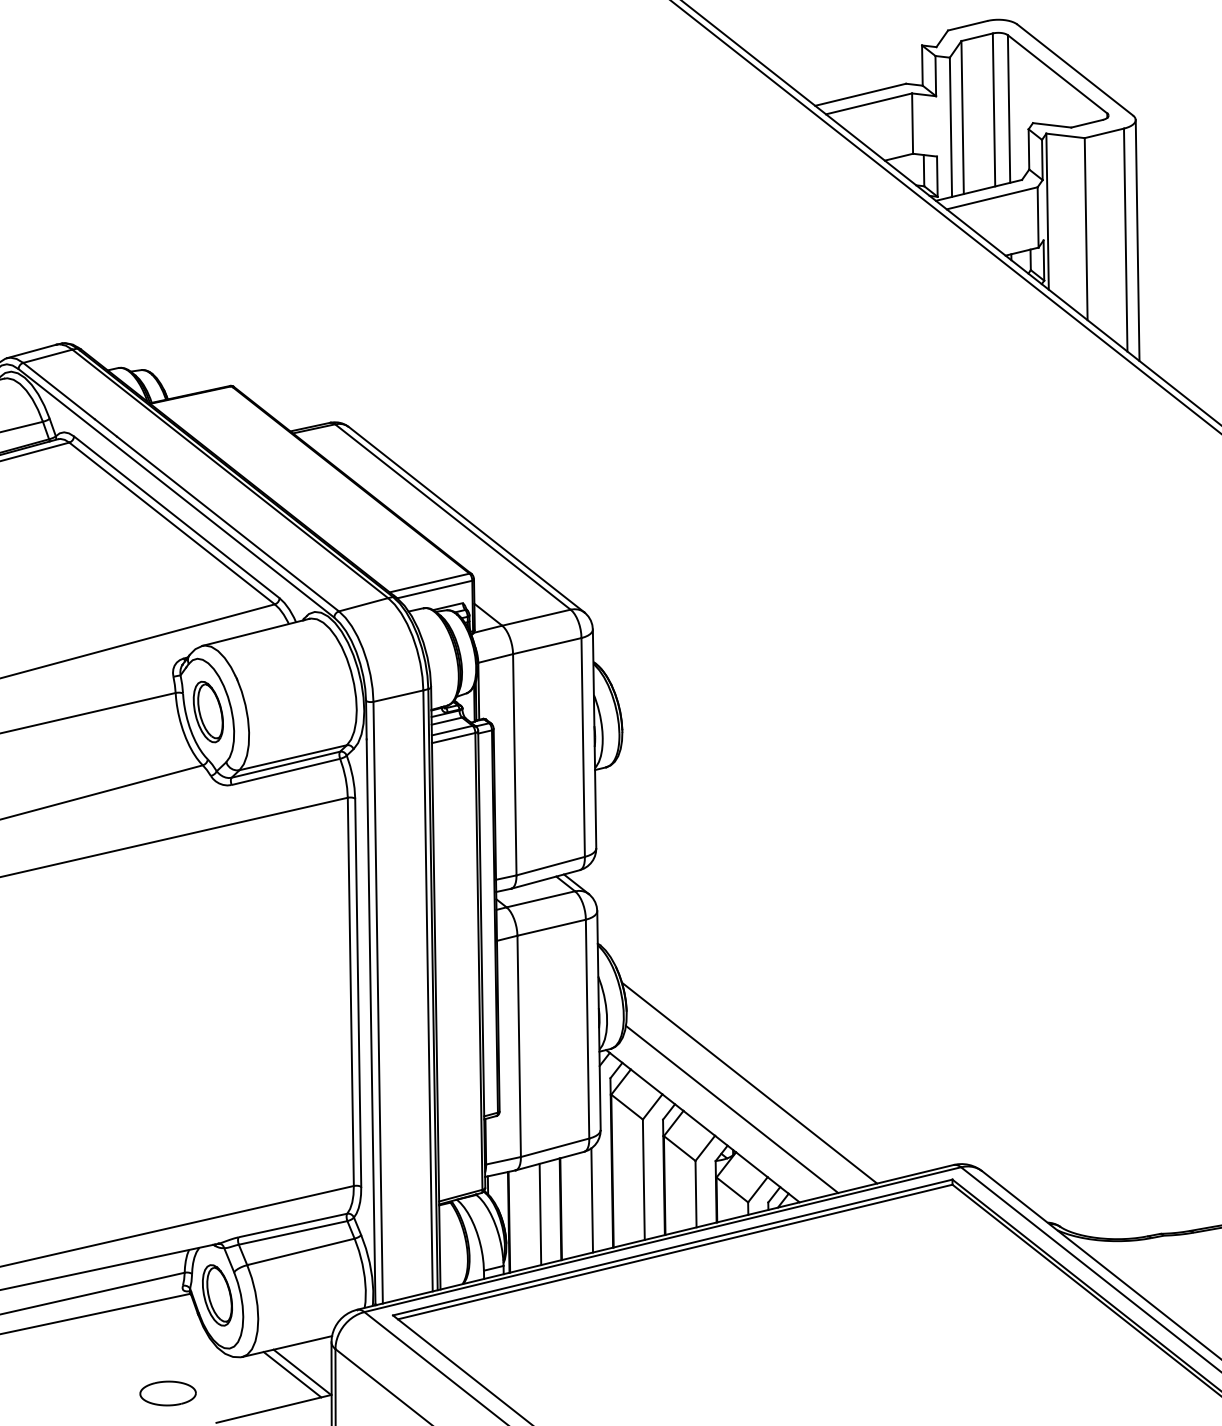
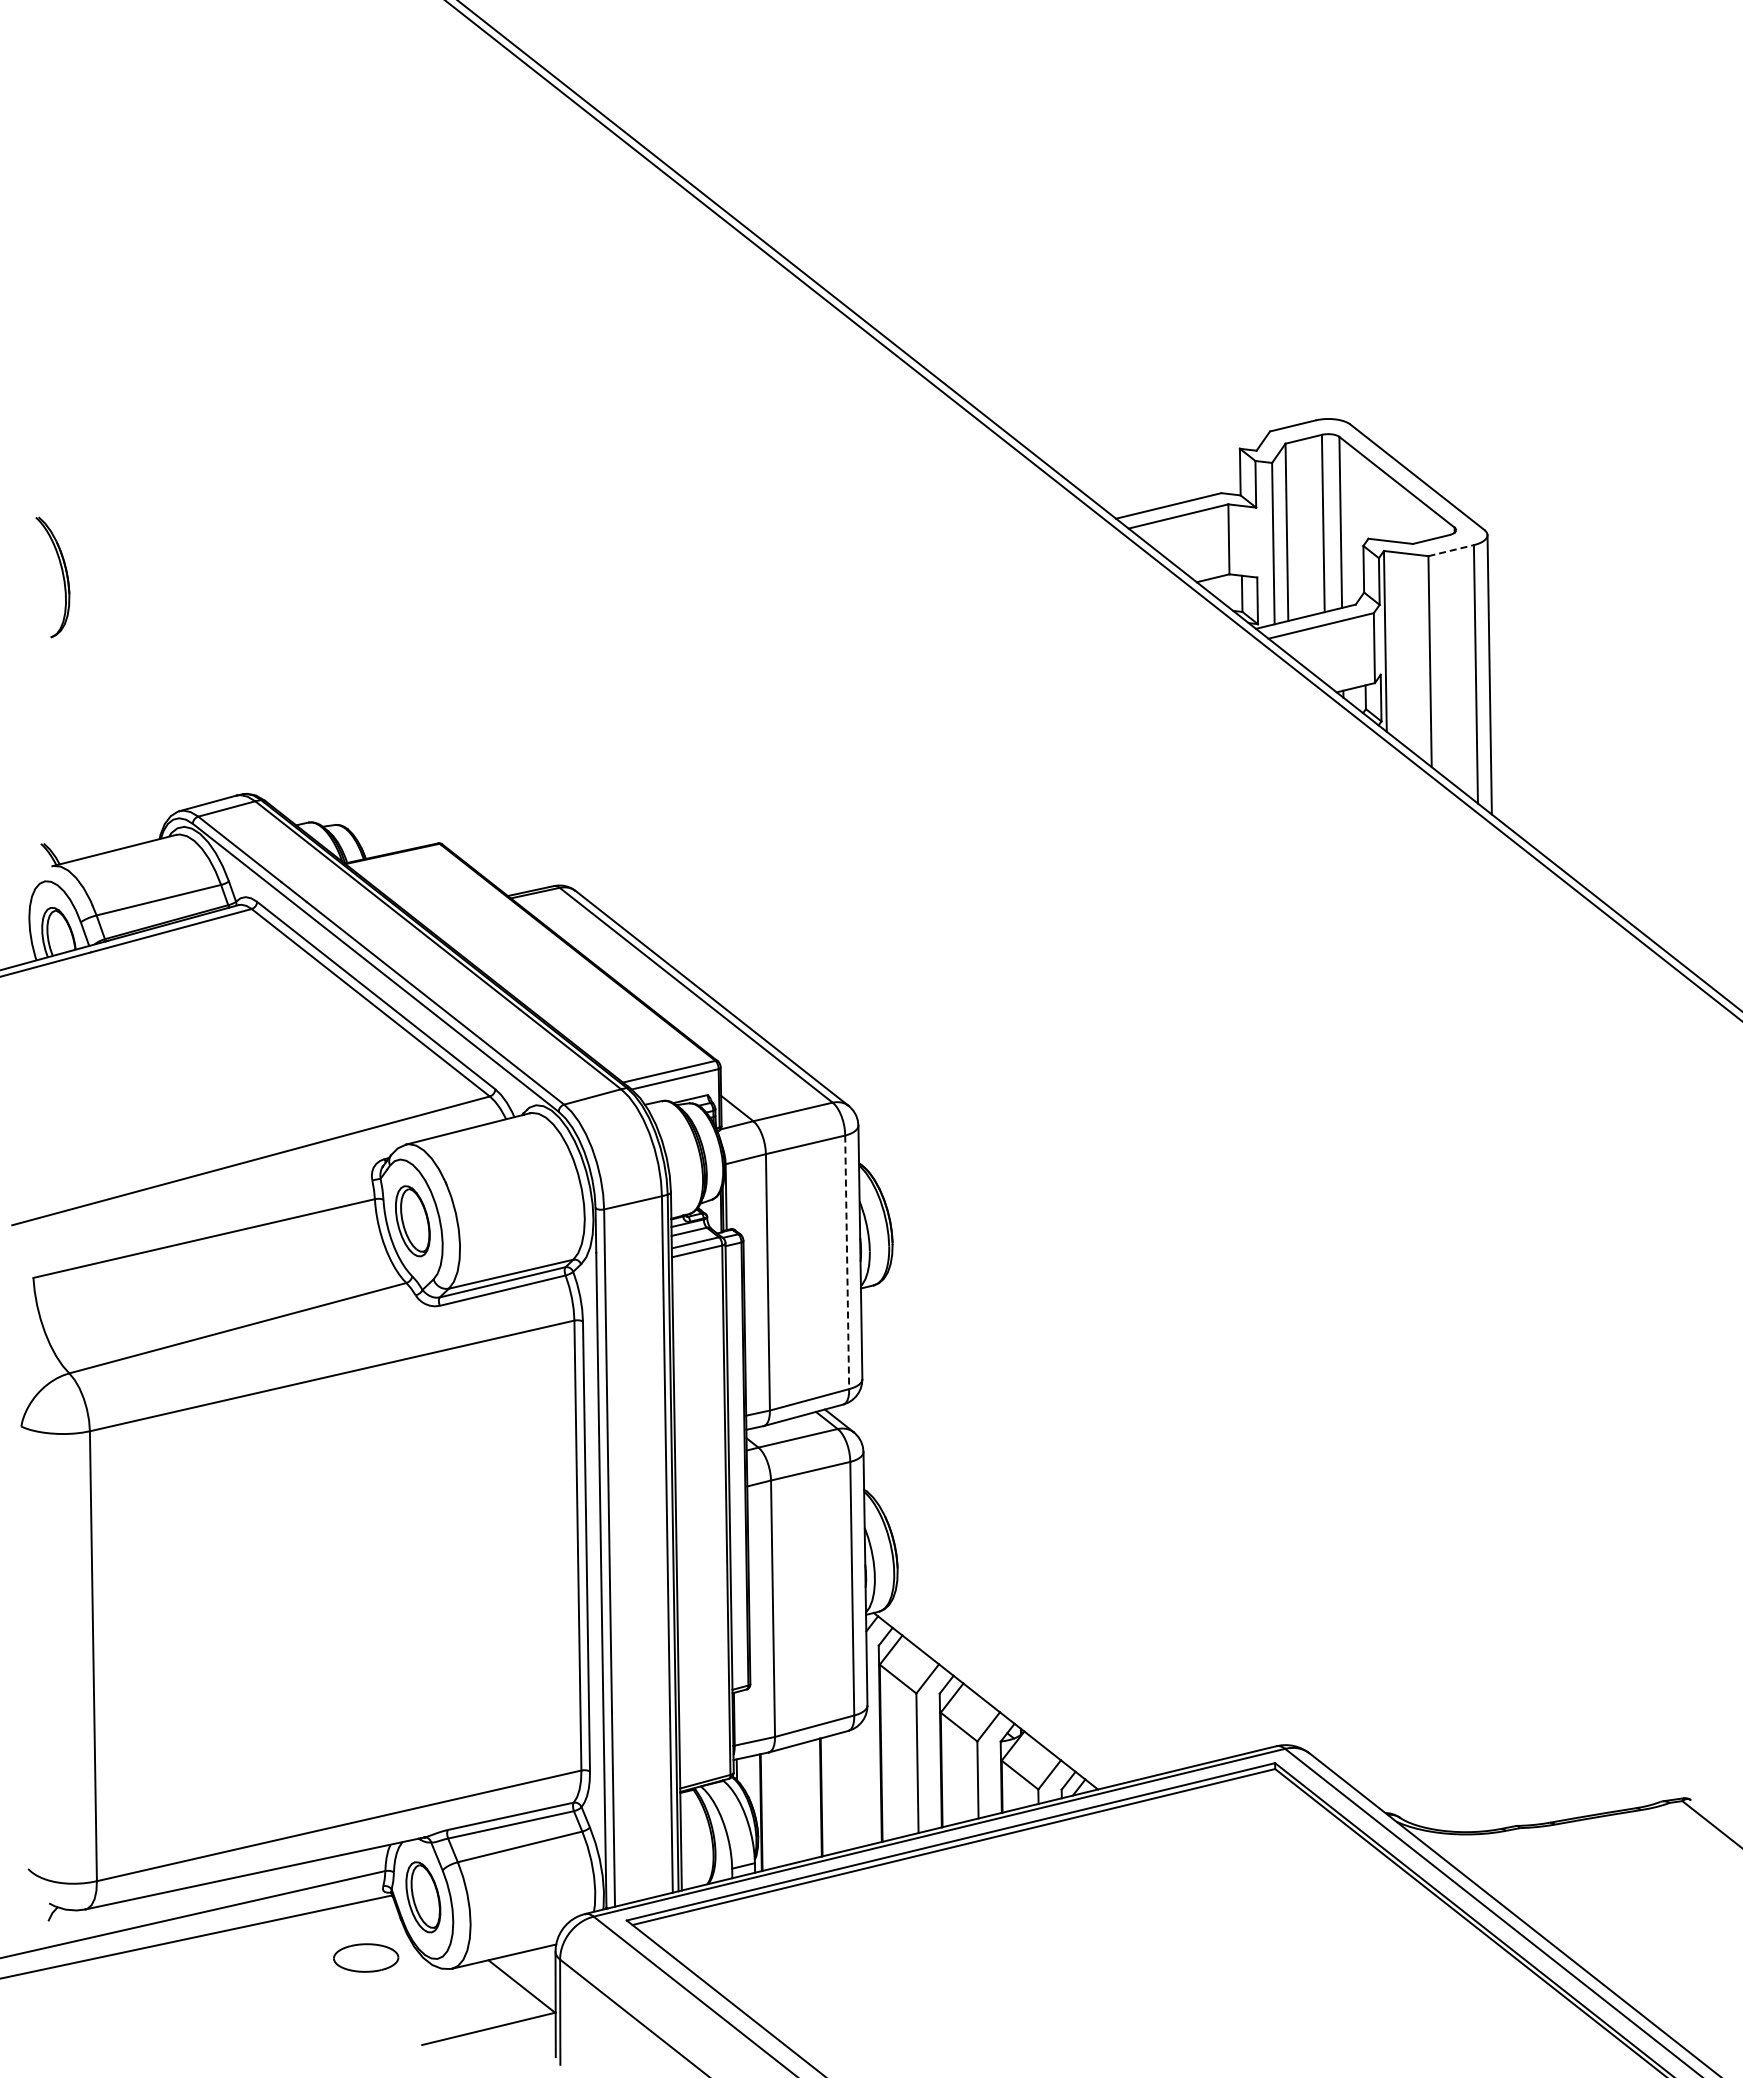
line: (1104, 133) -> (1451, 550), solid -> dashed
line: (583, 747) -> (847, 1262), solid -> dashed
line: (749, 1082) -> (1039, 1650), removed
line: (731, 1109) -> (1019, 1681), removed
line: (592, 1199) -> (857, 1786), removed
line: (540, 1214) -> (797, 1803), removed
line: (291, 1374) -> (509, 1988), removed
part: (168, 1393) -> (366, 1957), moved

